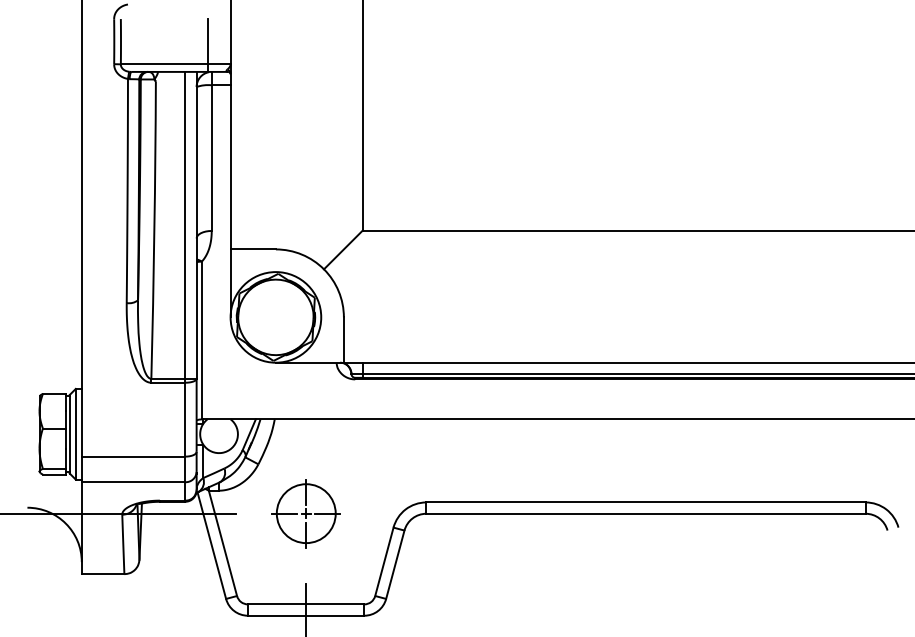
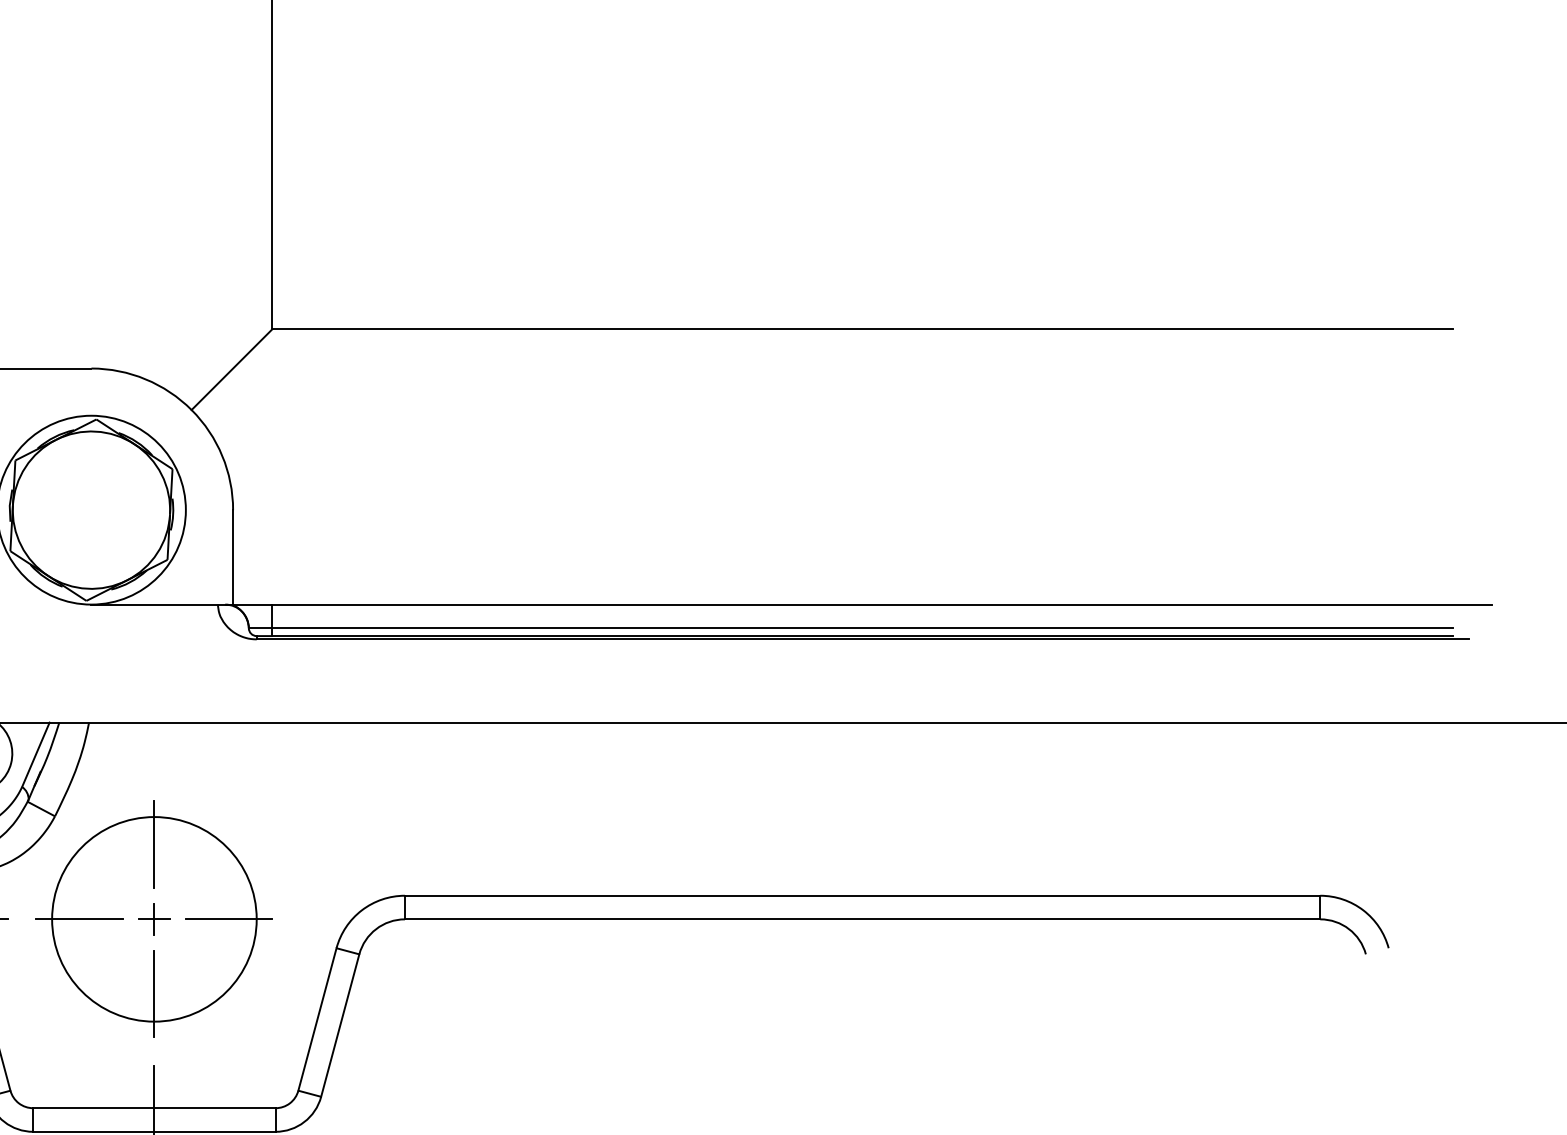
part: (306, 513) -> (155, 918), size x1.67

